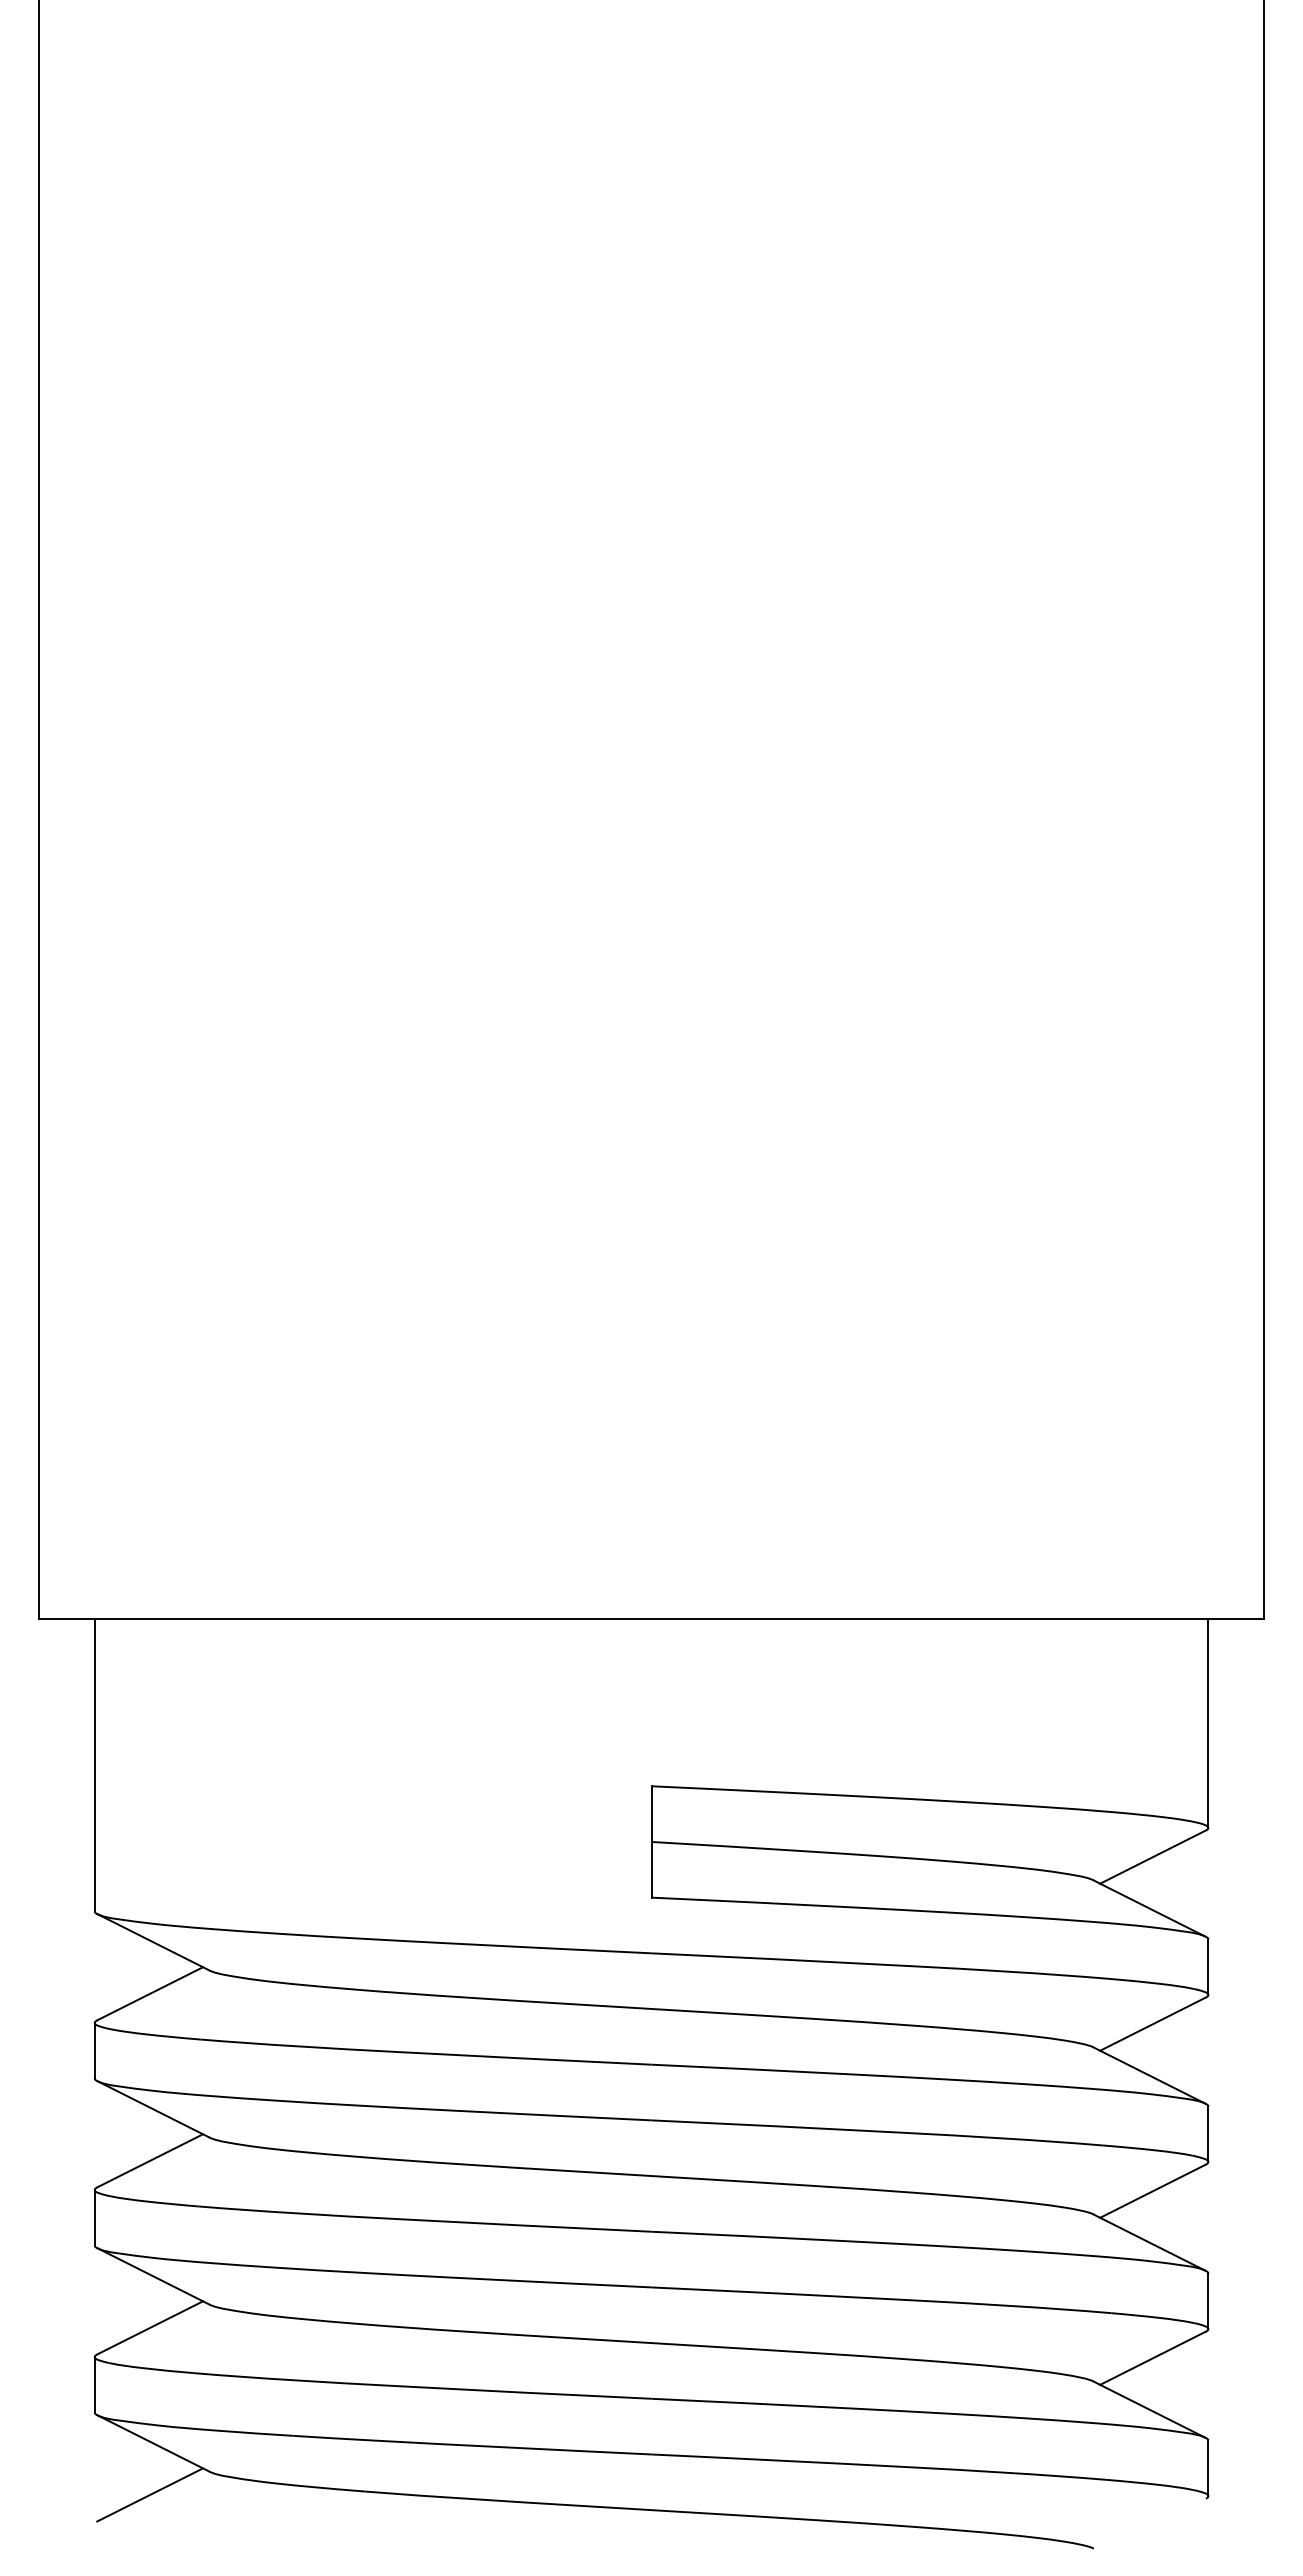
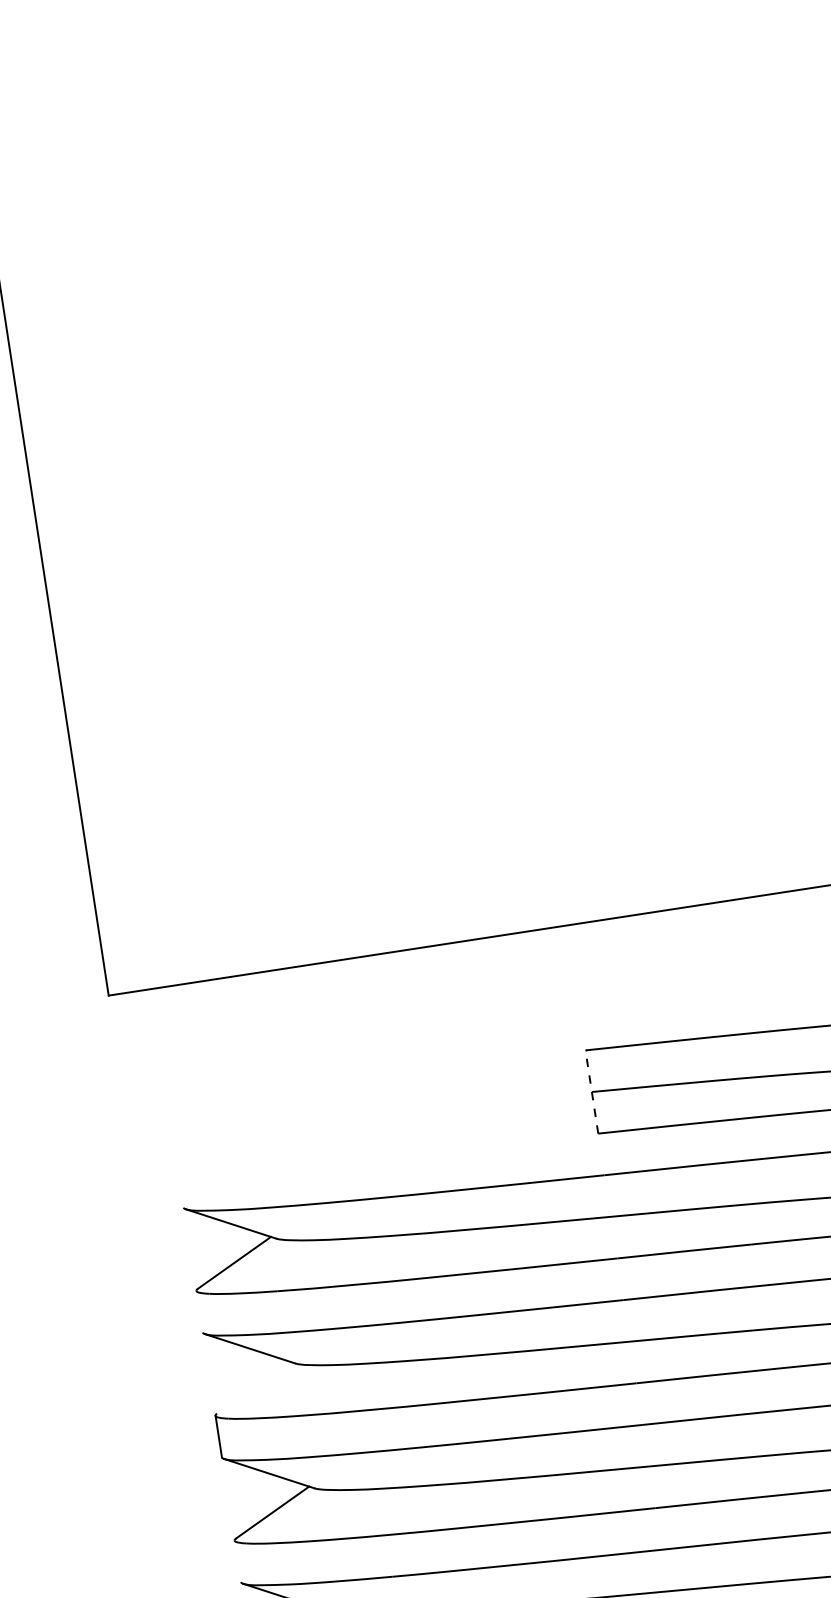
line: (94, 1765) -> (166, 1098), removed
line: (651, 1841) -> (591, 1091), solid -> dashed
line: (94, 2050) -> (199, 1311), removed
line: (150, 2160) -> (253, 1387), removed
line: (94, 2384) -> (237, 1561), removed

